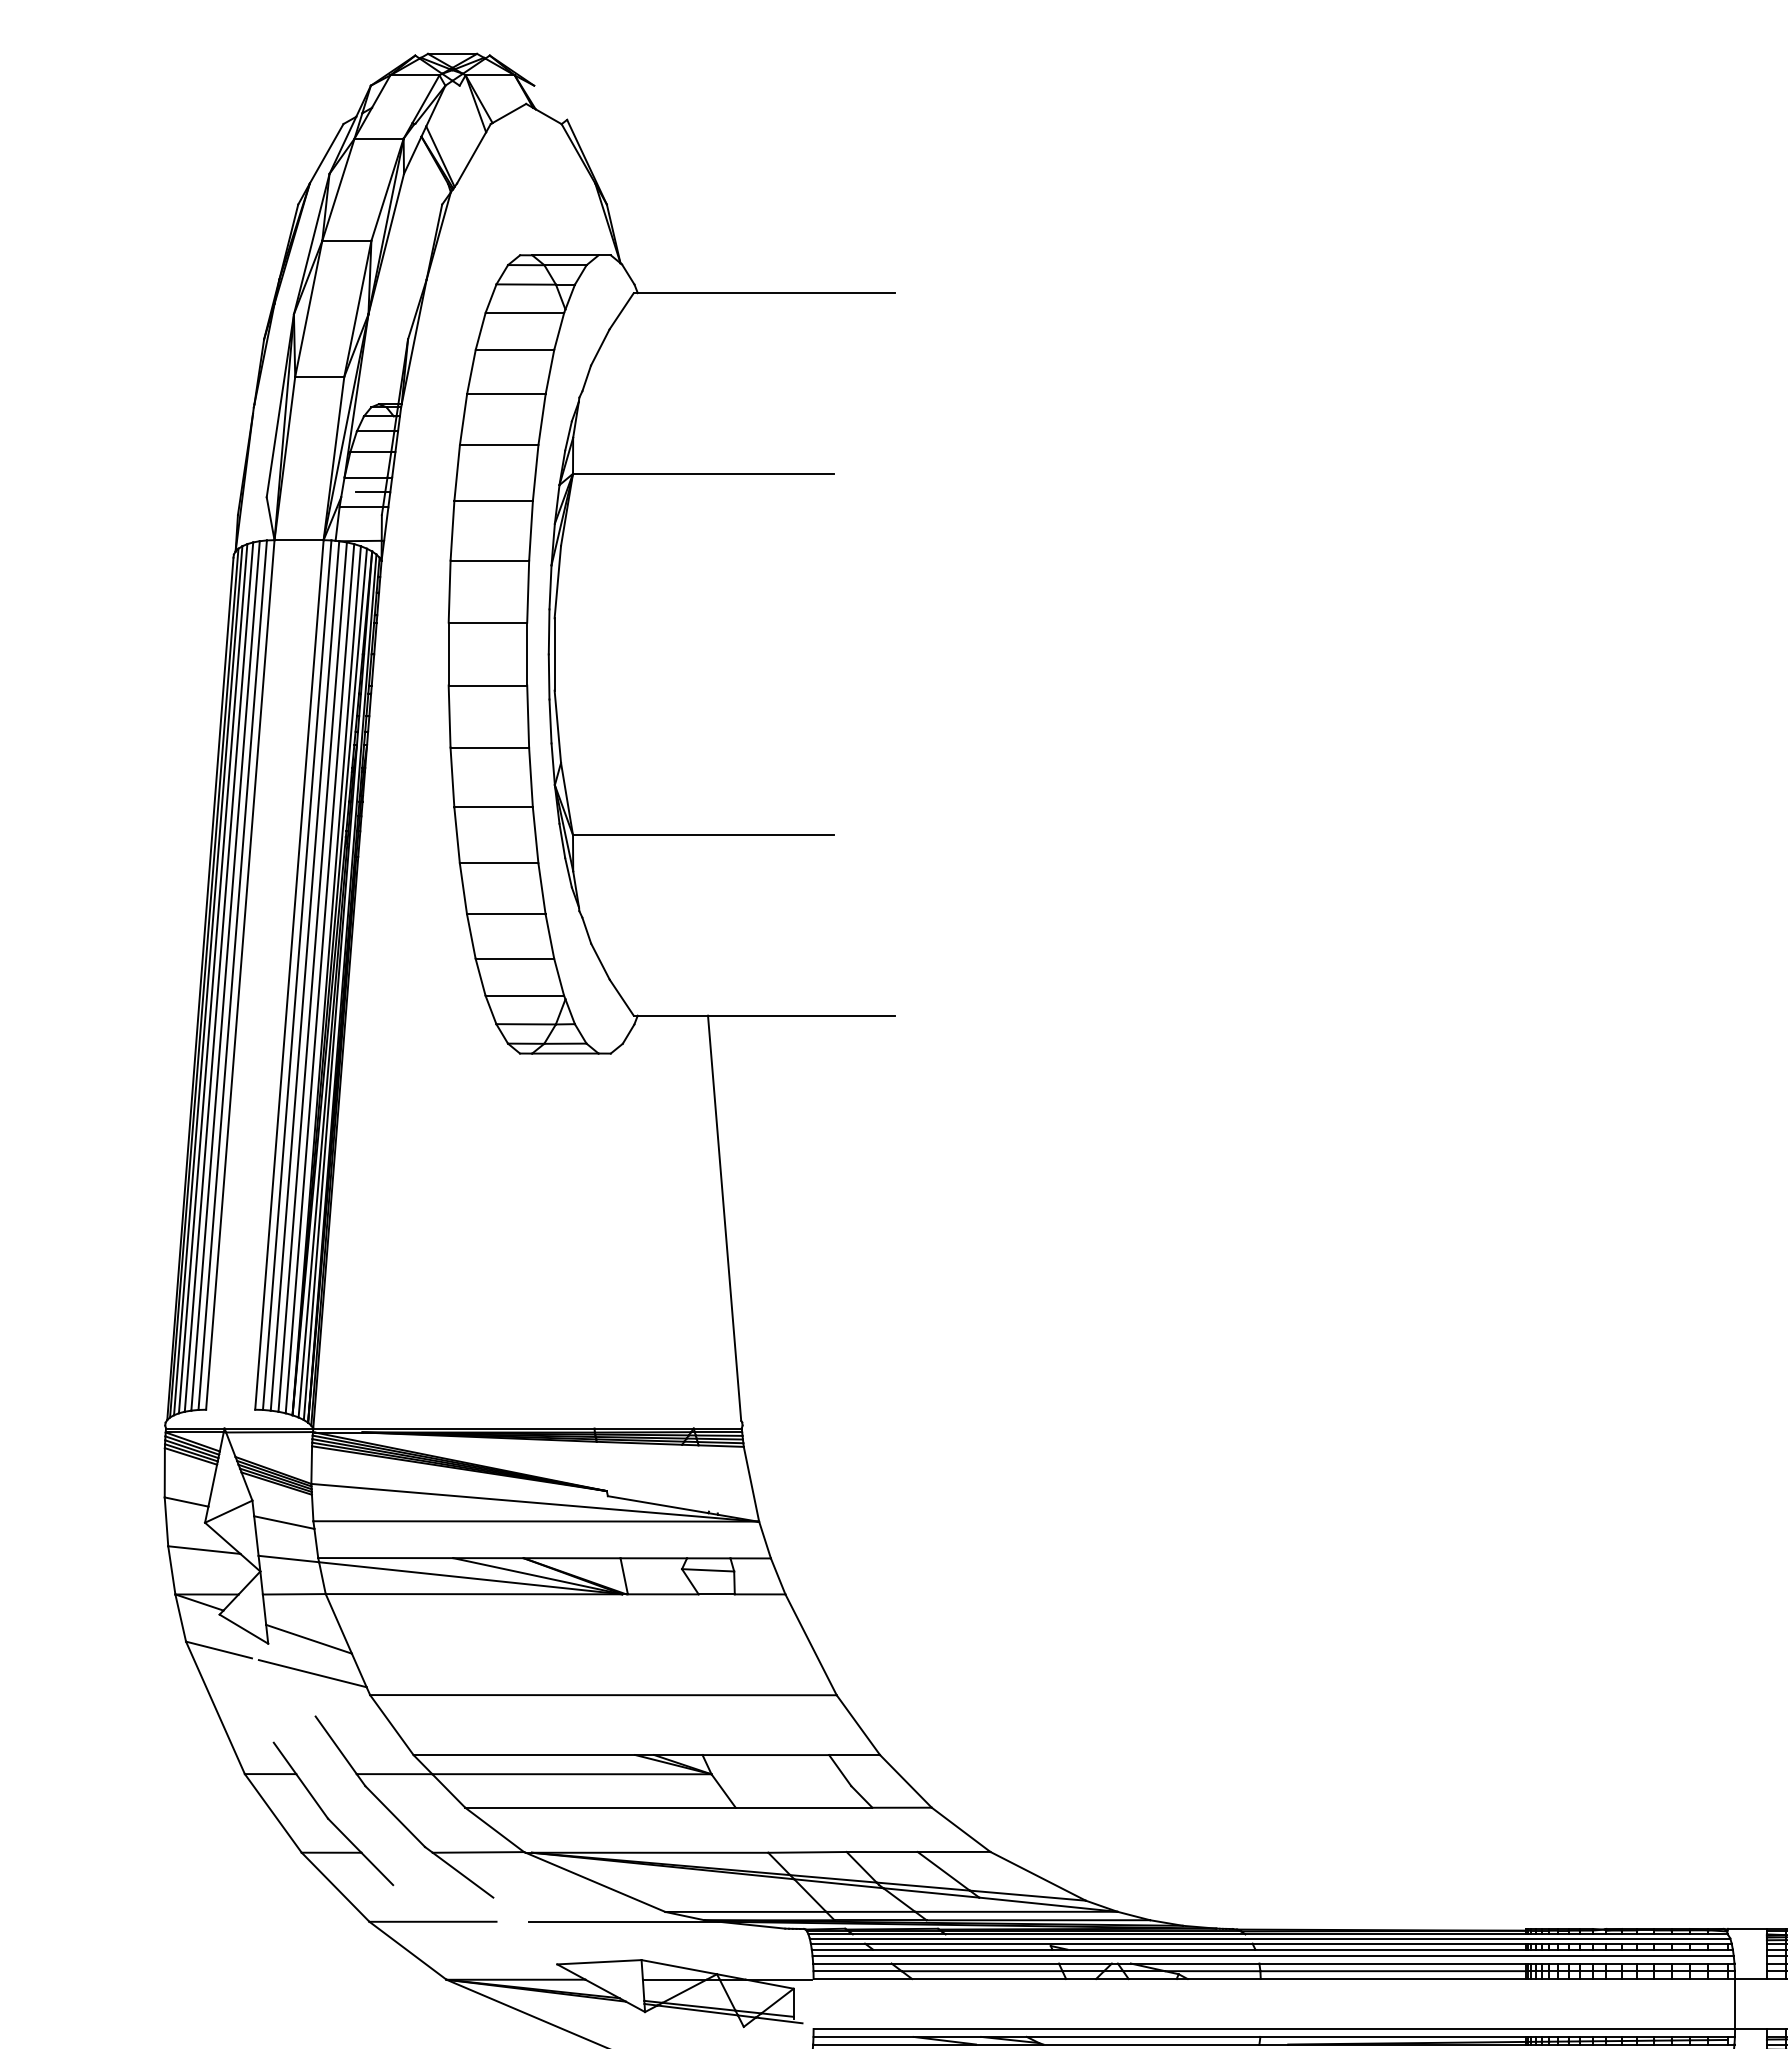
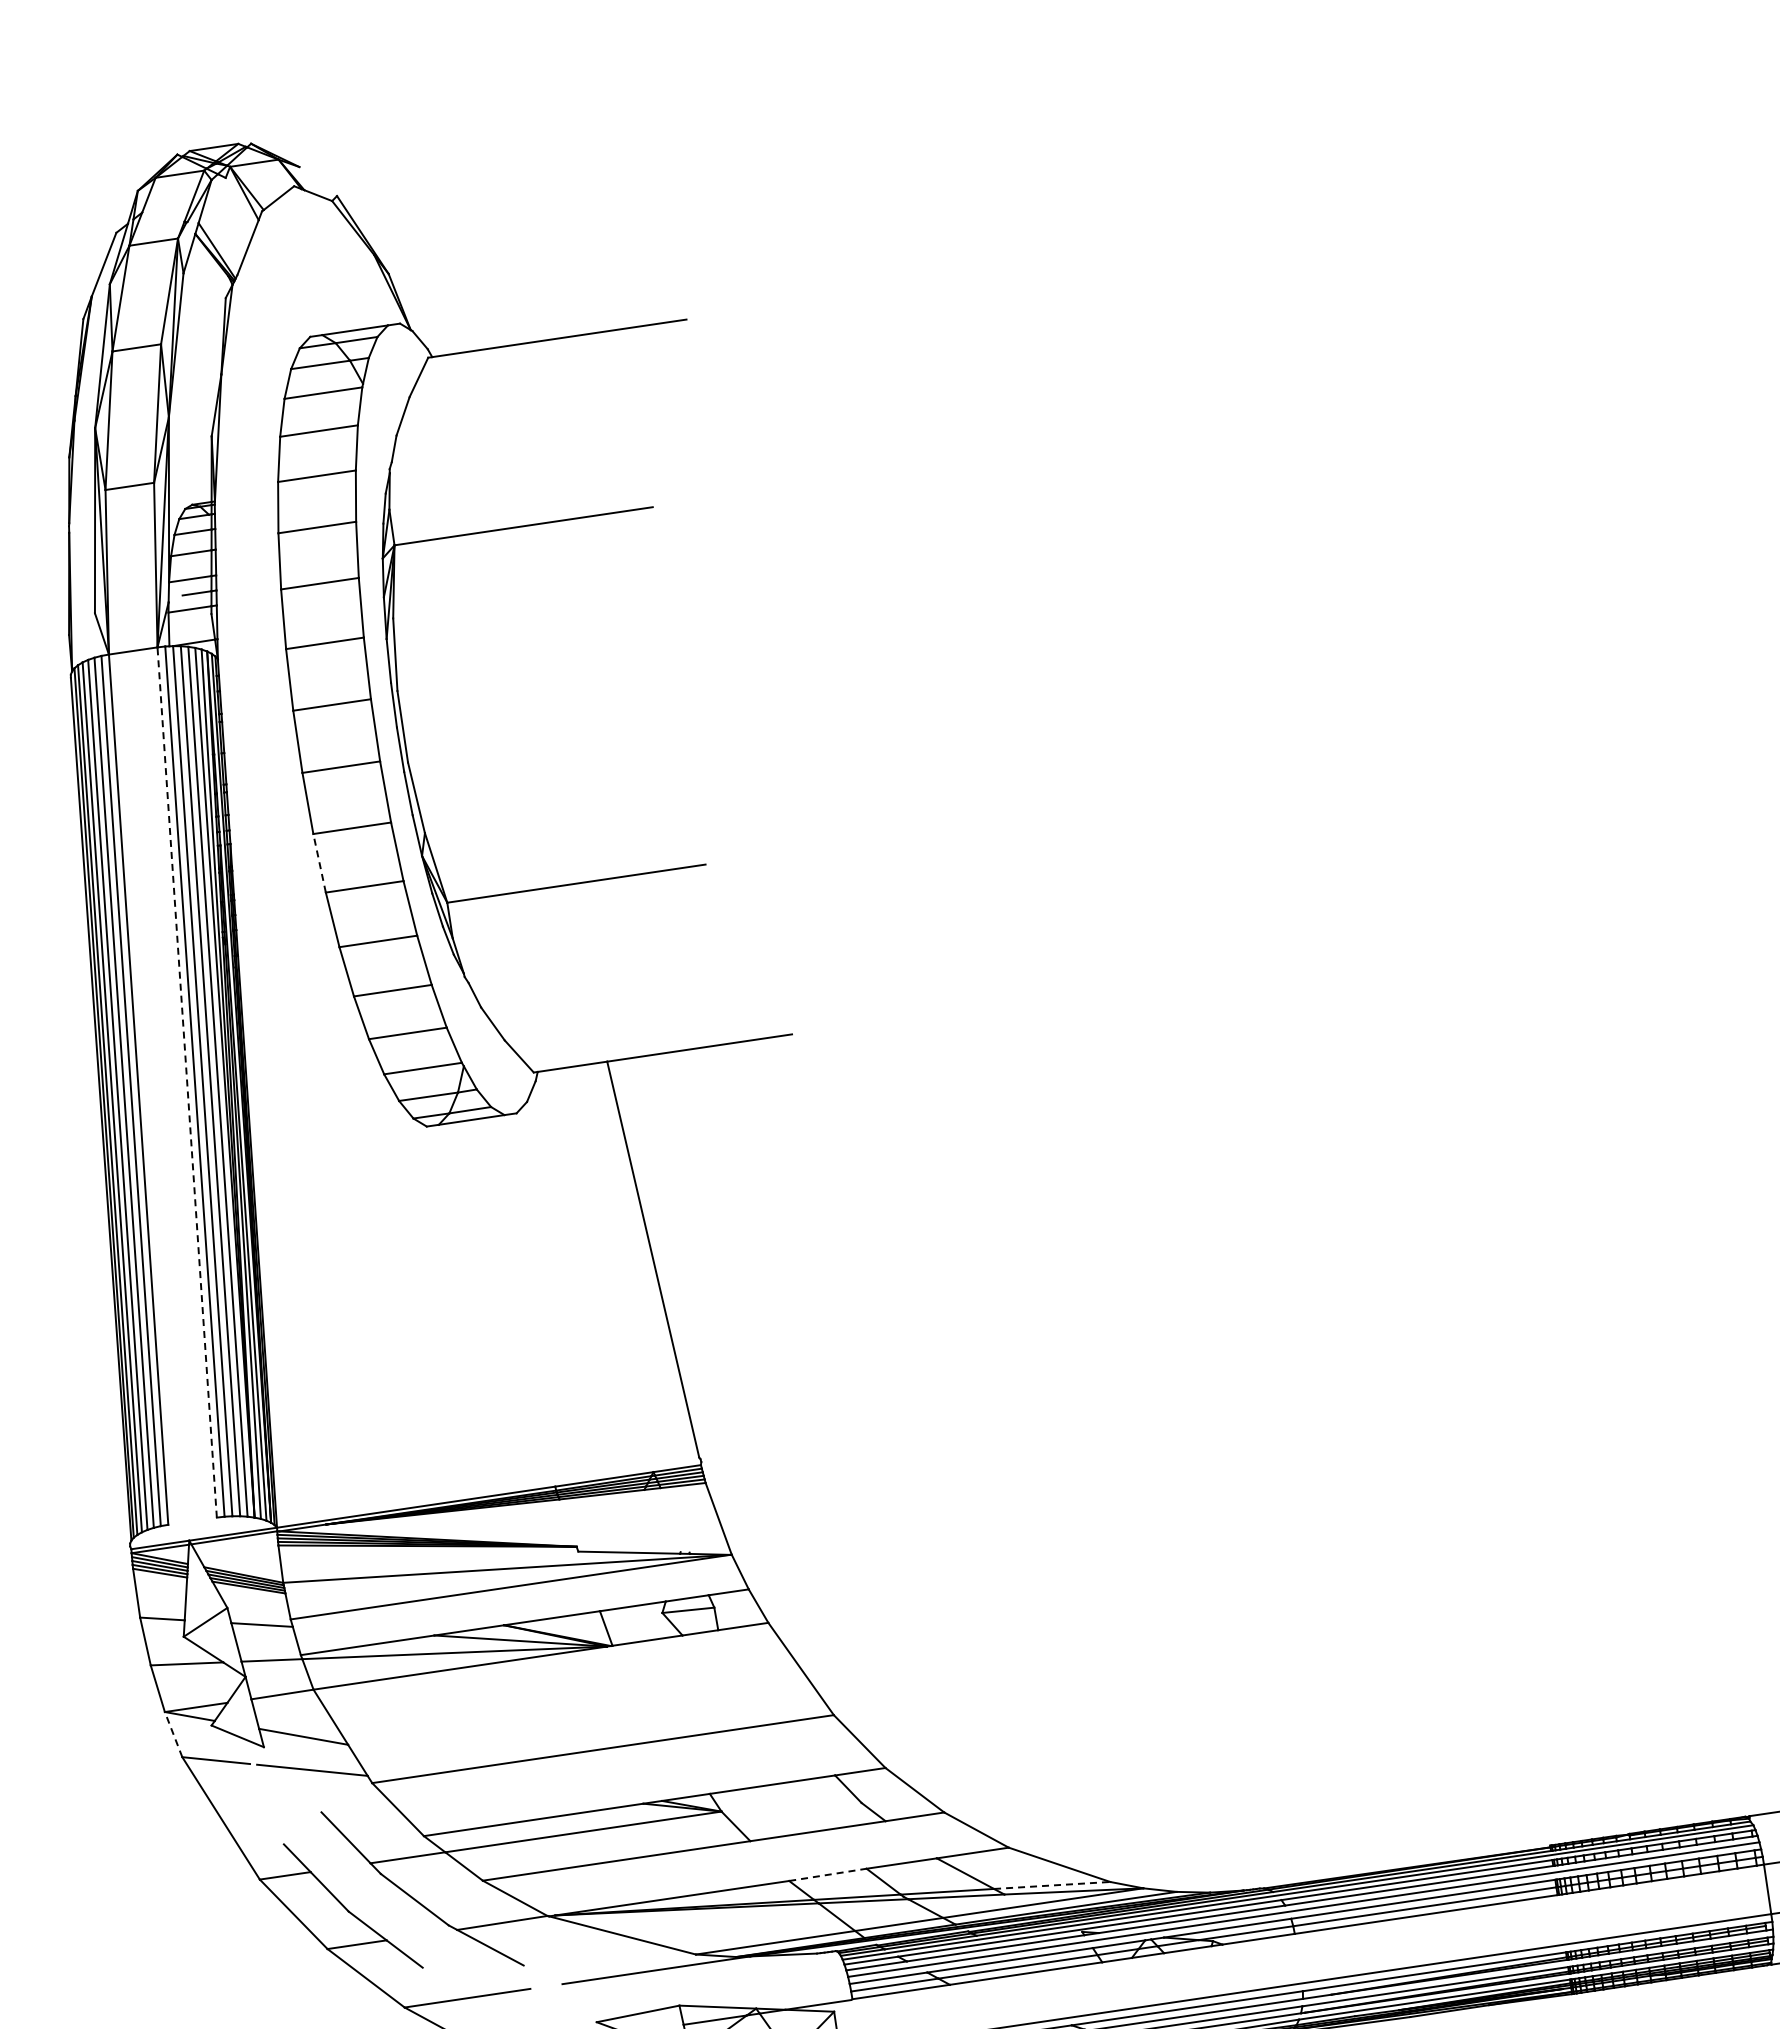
line: (452, 777) -> (319, 863), solid -> dashed
line: (289, 974) -> (187, 1082), solid -> dashed
line: (180, 1617) -> (173, 1734), solid -> dashed
line: (808, 1852) -> (828, 1874), solid -> dashed
line: (1028, 1895) -> (1052, 1885), solid -> dashed

